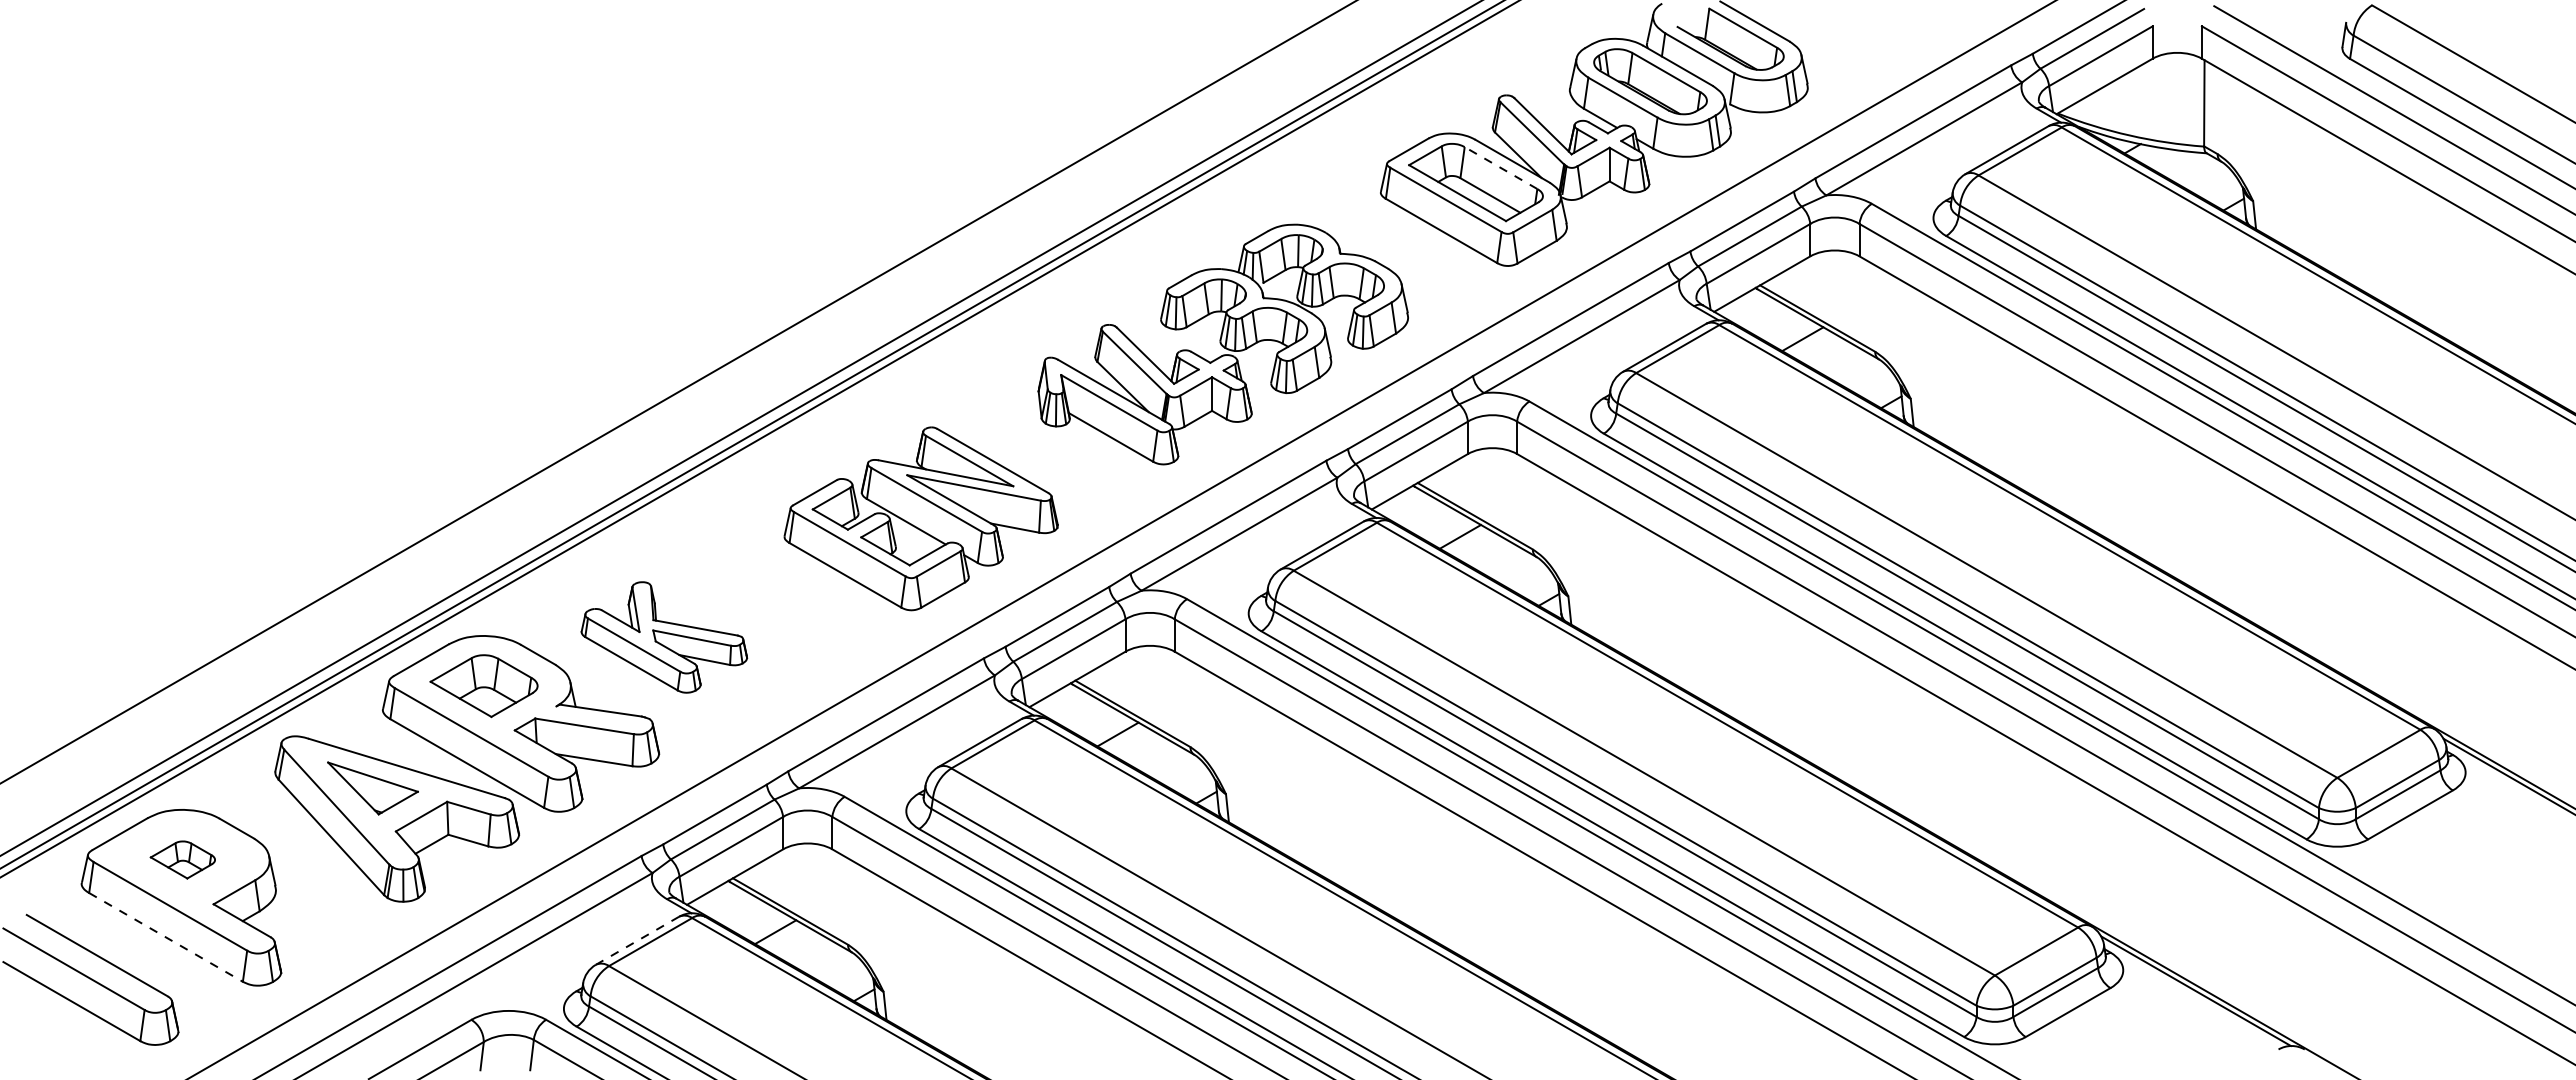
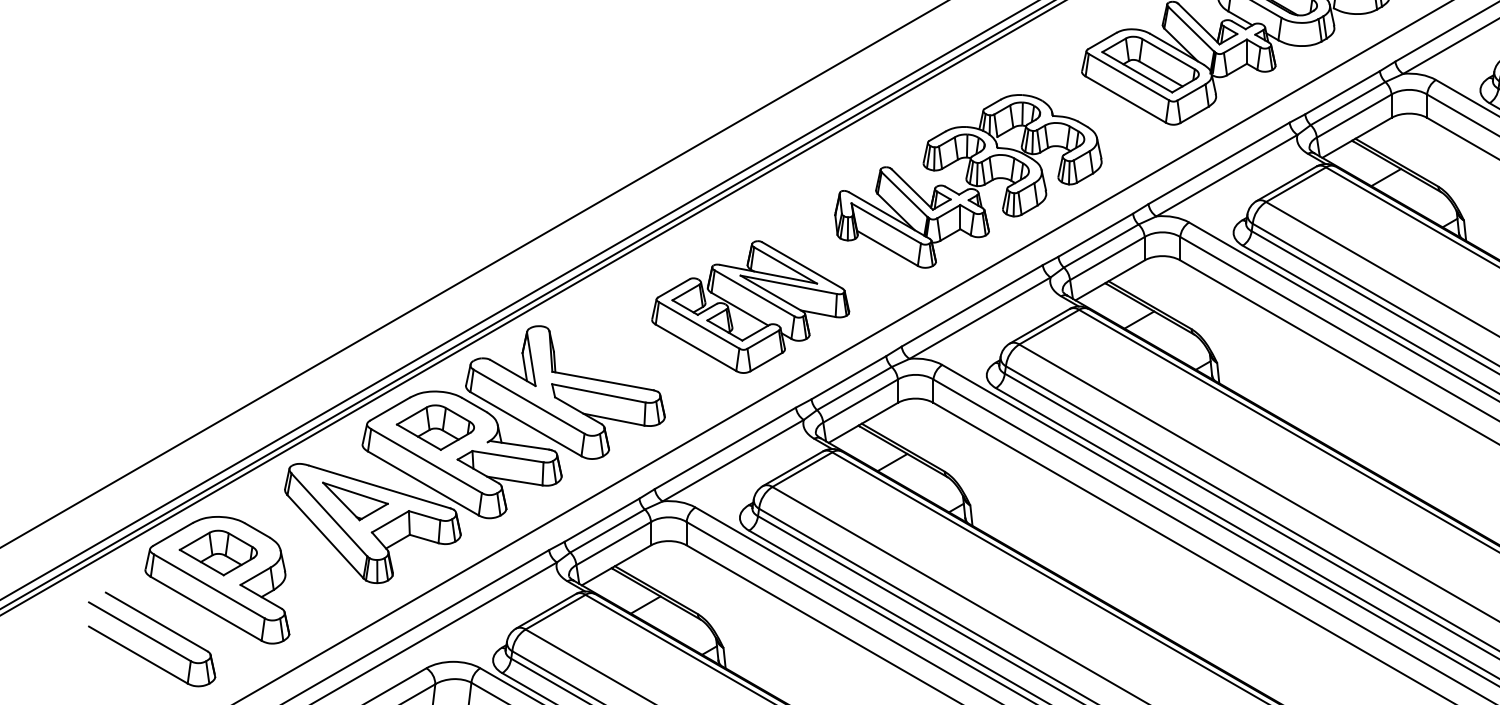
line: (1501, 168) -> (1168, 54), dashed -> solid
part: (664, 637) -> (565, 392), size x1.67
part: (182, 859) -> (218, 552), size x1.67
line: (166, 937) -> (206, 608), dashed -> solid
line: (637, 940) -> (546, 611), dashed -> solid

